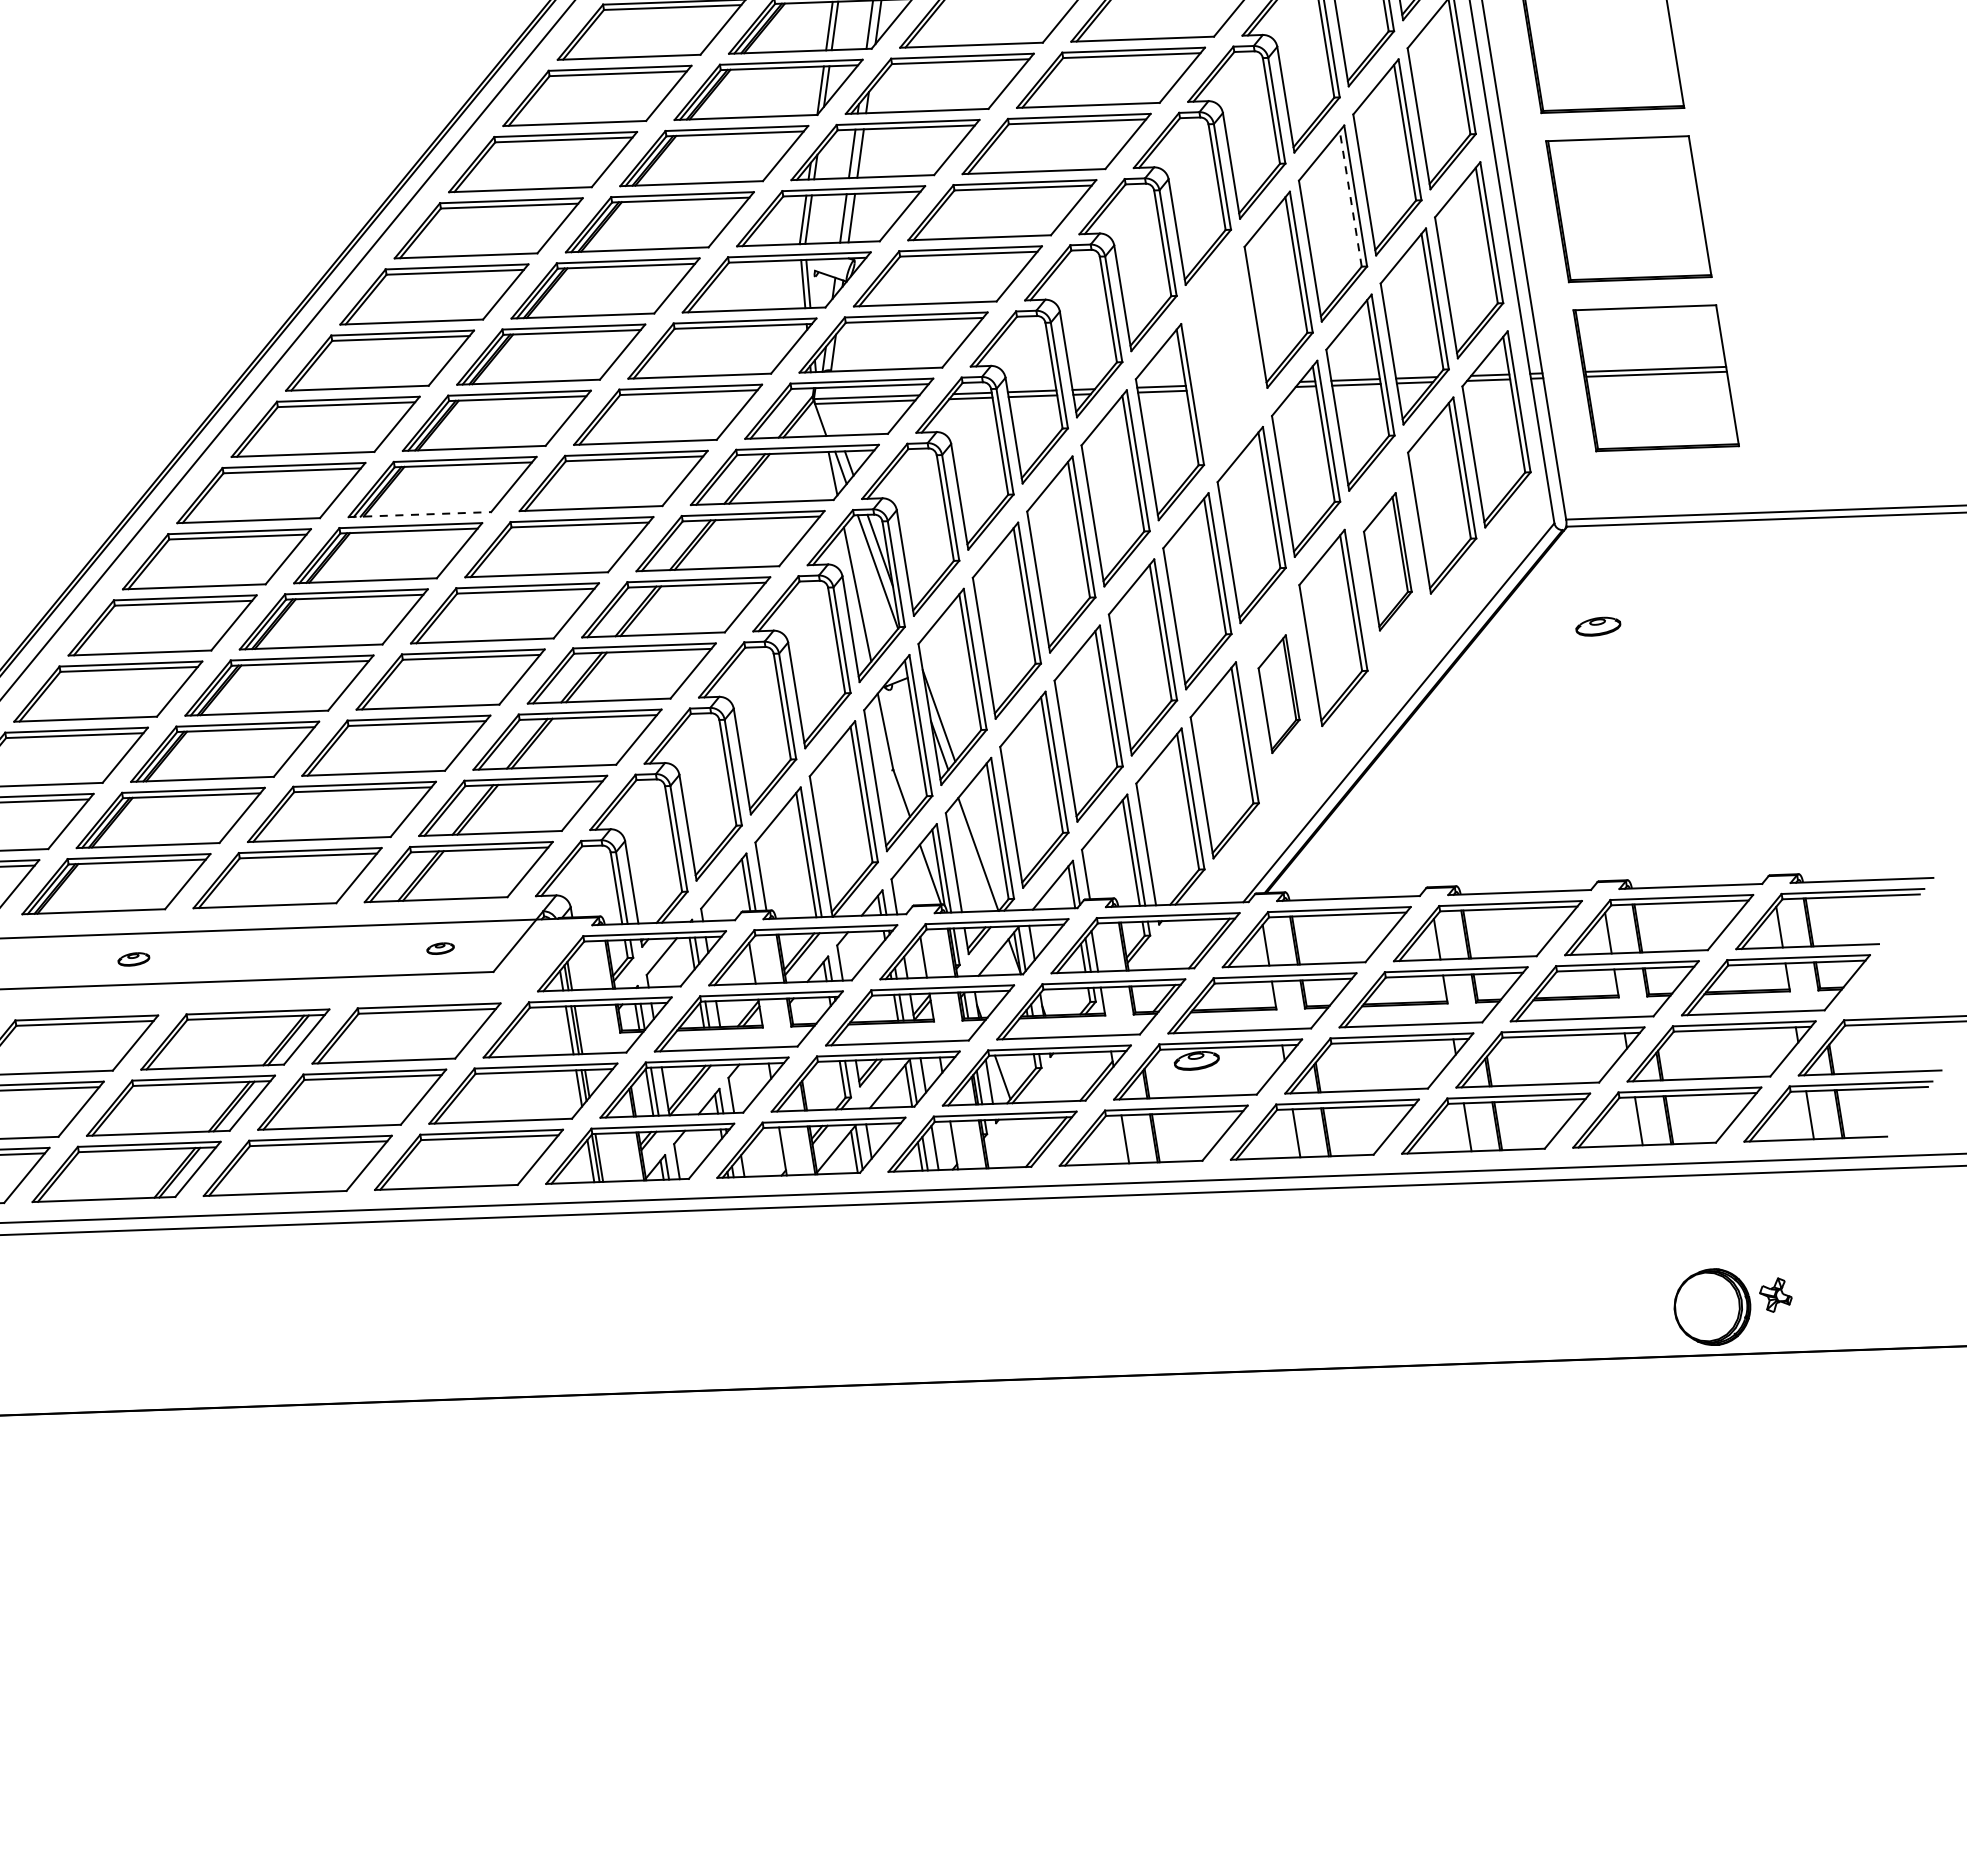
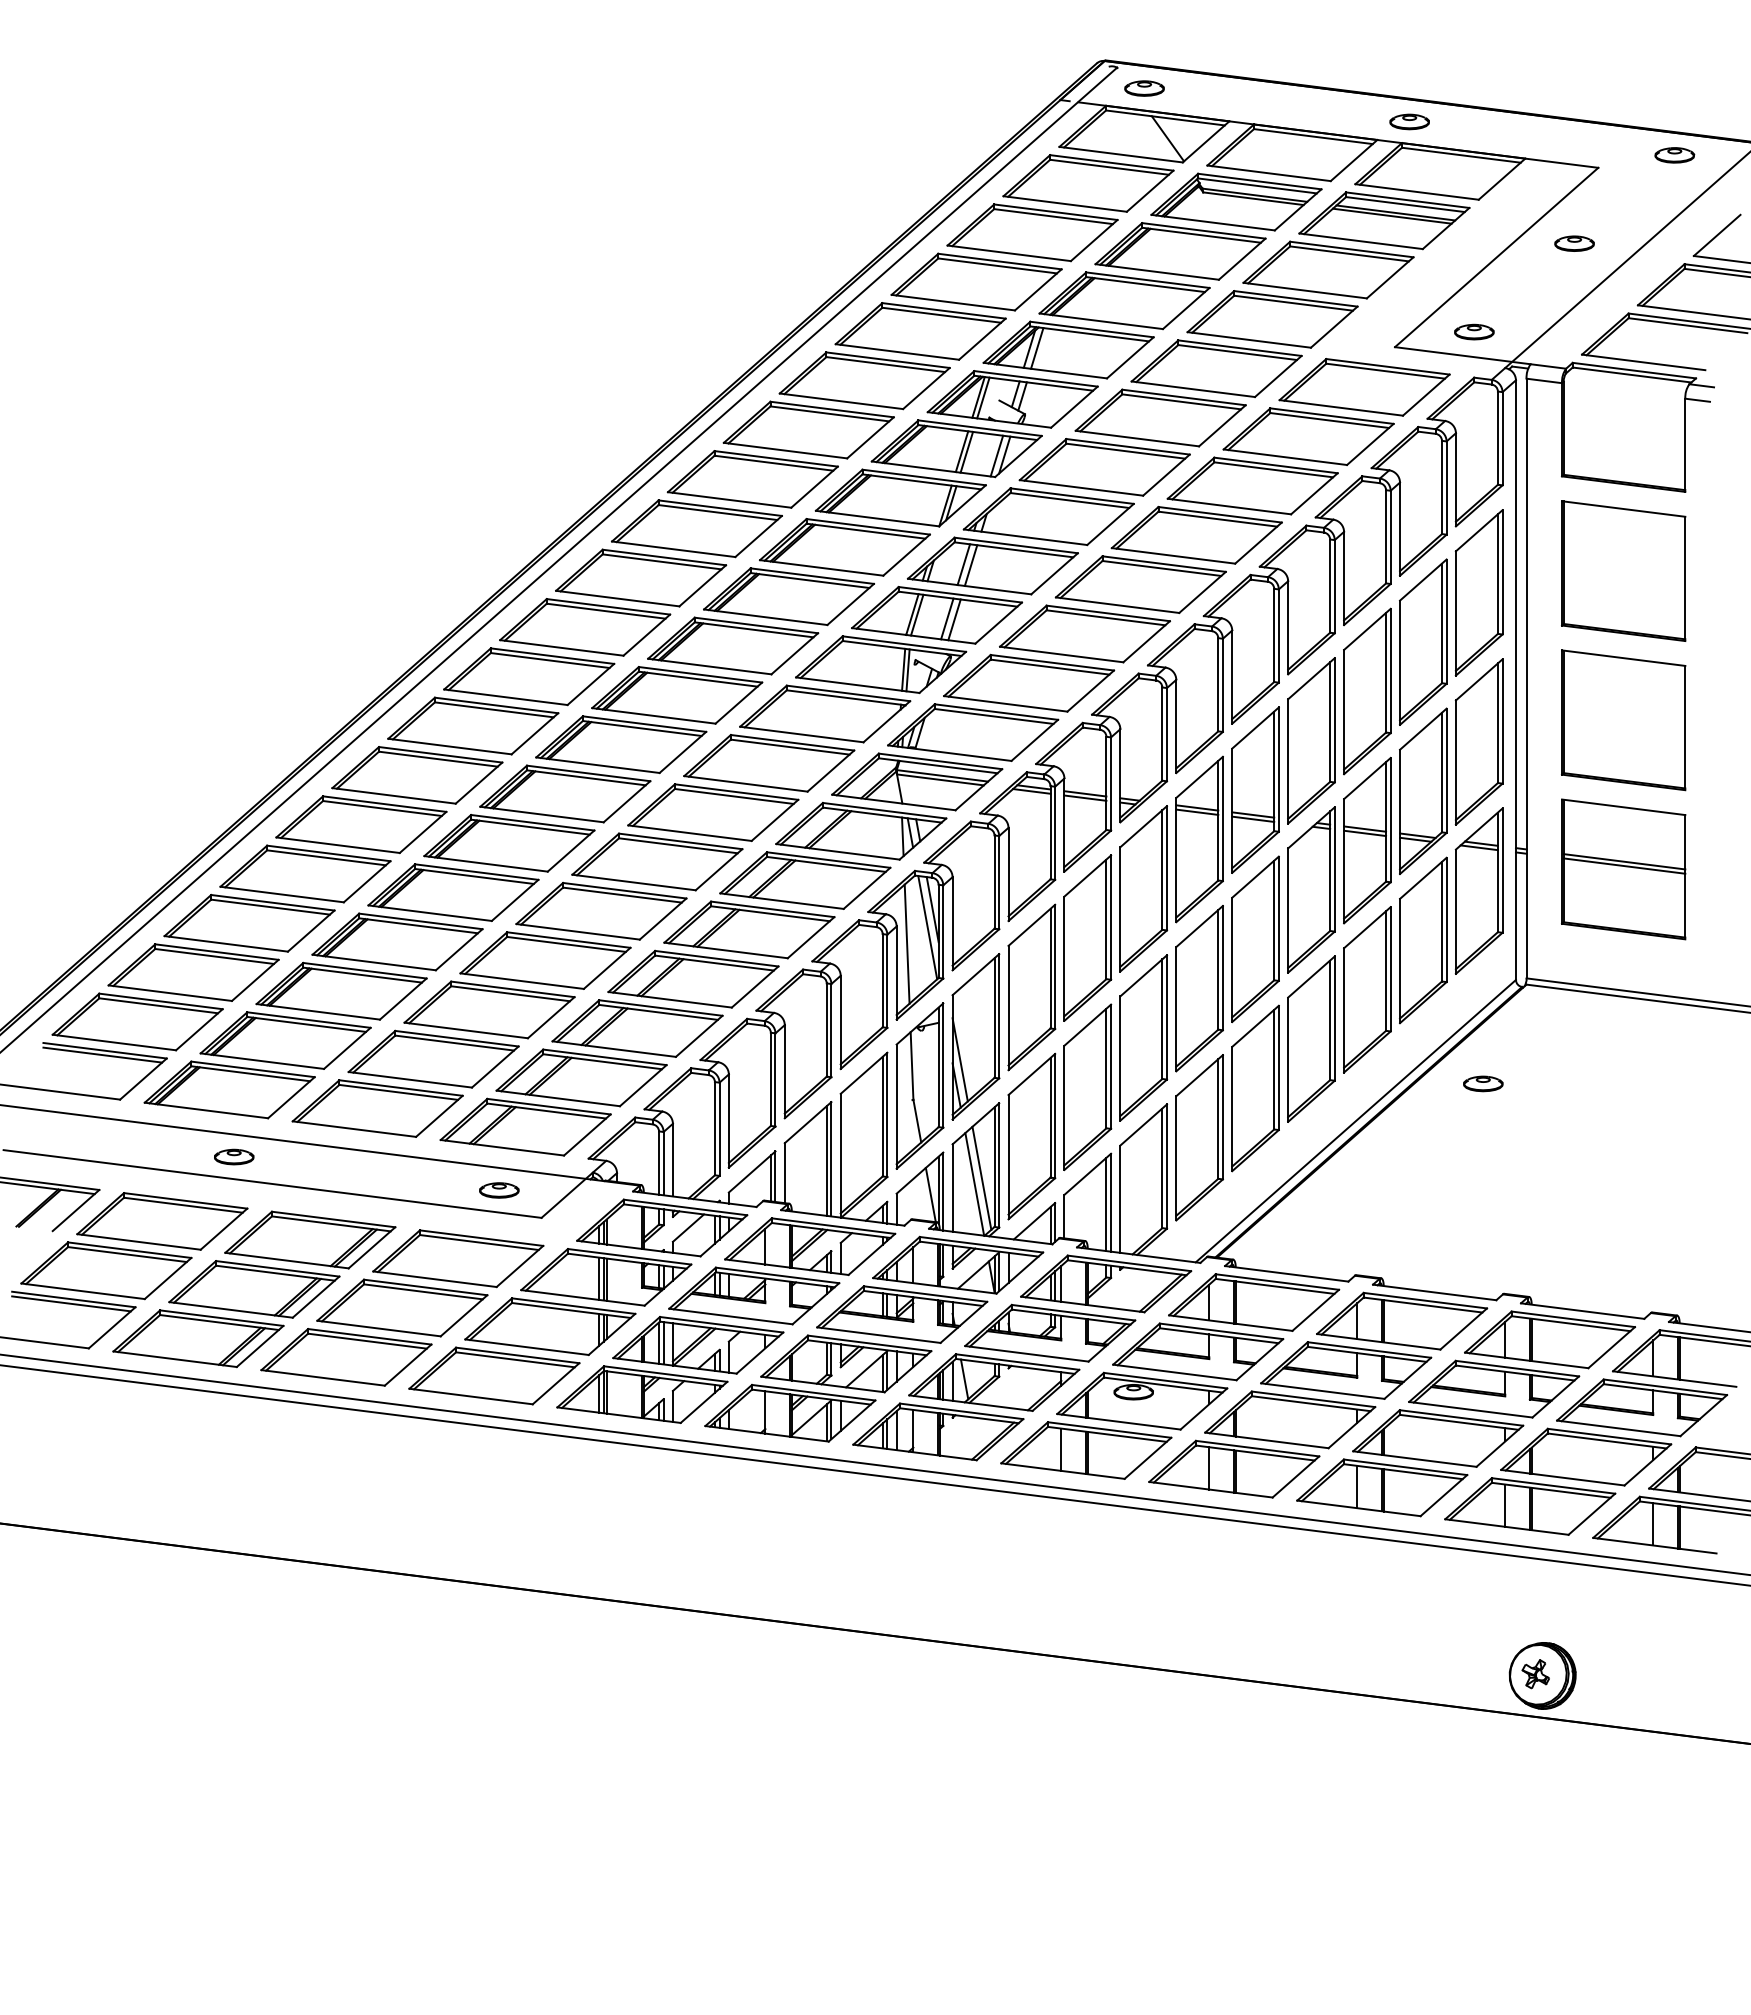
line: (1351, 198) -> (1386, 672), dashed -> solid
part: (1224, 355) -> (1255, 789), added
line: (420, 514) -> (542, 814), dashed -> solid
part: (1387, 561) -> (1367, 989), size x1.43
part: (1598, 626) -> (1483, 1083), moved
part: (1279, 694) -> (1255, 1088), size x1.67
line: (984, 845) -> (981, 1177), added
part: (440, 948) -> (499, 1190), size x1.67
part: (134, 958) -> (234, 1156), size x1.43
part: (1775, 1295) -> (1535, 1674), moved

